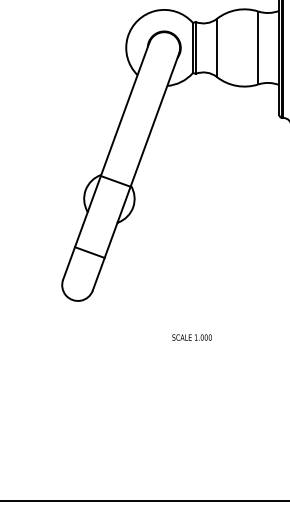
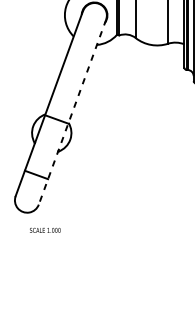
line: (135, 172) -> (72, 112), solid -> dashed
text: (191, 337) -> (44, 230), moved

